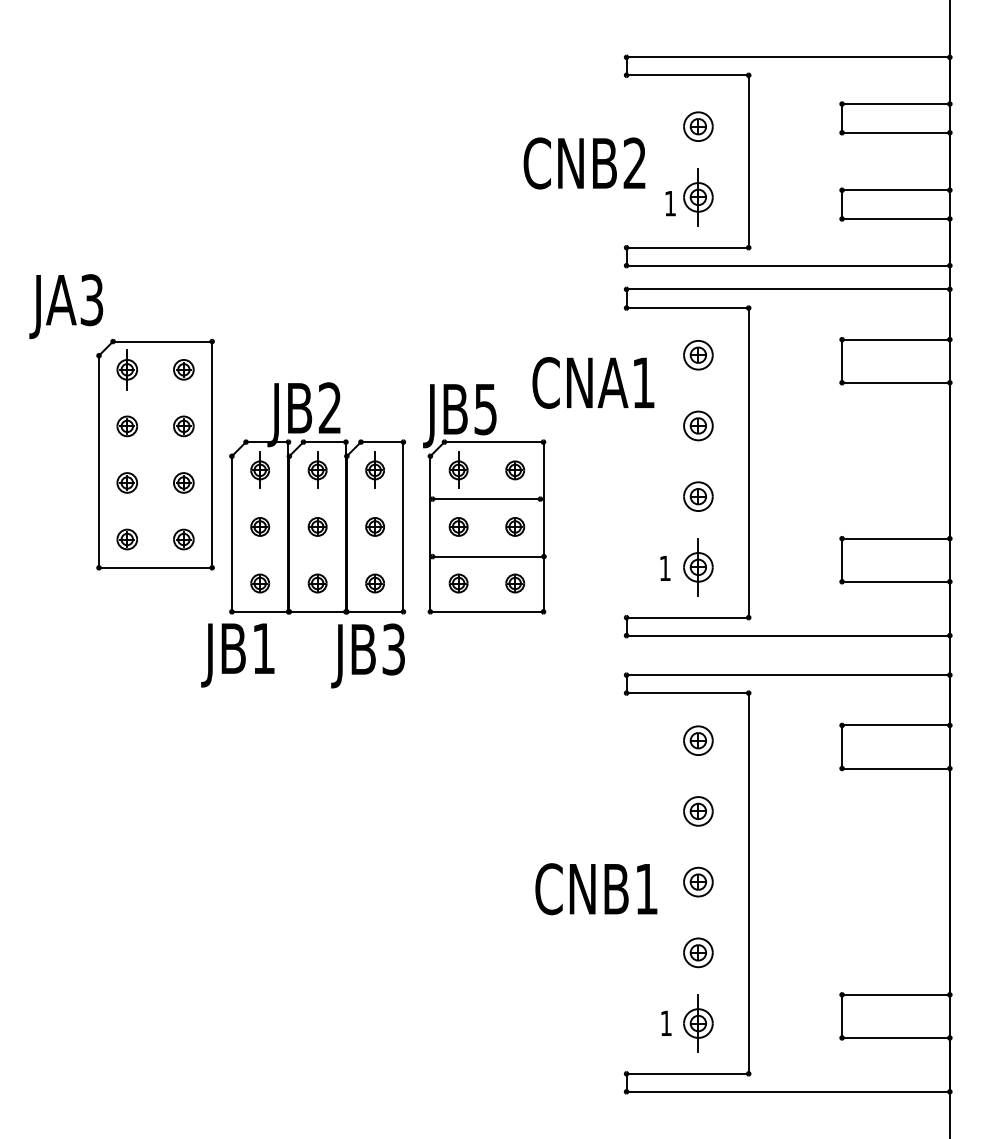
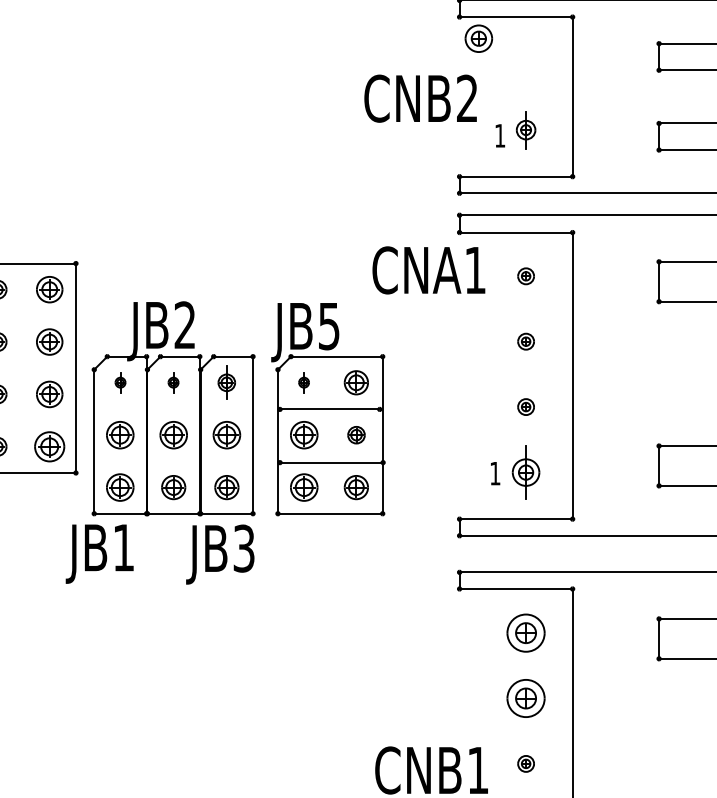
part: (698, 126) -> (478, 38), moved
part: (698, 197) -> (526, 130), size x0.7
part: (698, 355) -> (526, 276), size x0.6
part: (183, 369) -> (49, 289), size x1.4
text: (593, 382) -> (428, 269), moved
part: (698, 425) -> (526, 341), size x0.6
part: (183, 426) -> (49, 342), size x1.4
part: (260, 469) -> (120, 381), size x0.6
part: (317, 469) -> (173, 381), size x0.6
part: (458, 469) -> (303, 381), size x0.6
part: (515, 470) -> (356, 382), size x1.4
part: (183, 482) -> (49, 394), size x1.4
part: (698, 496) -> (526, 406), size x0.6
part: (260, 526) -> (120, 434), size x1.6
part: (317, 526) -> (173, 434), size x1.6
part: (374, 526) -> (226, 434), size x1.6
part: (458, 526) -> (303, 434), size x1.6
part: (183, 539) -> (49, 446), size x1.6
part: (260, 583) -> (120, 487), size x1.6
part: (317, 583) -> (173, 487), size x1.4
part: (374, 583) -> (226, 487), size x1.4
part: (458, 583) -> (303, 487), size x1.6
part: (515, 583) -> (356, 487), size x1.4
part: (698, 740) -> (526, 632), size x1.4
part: (698, 811) -> (526, 698), size x1.4
part: (698, 881) -> (526, 763), size x0.6

